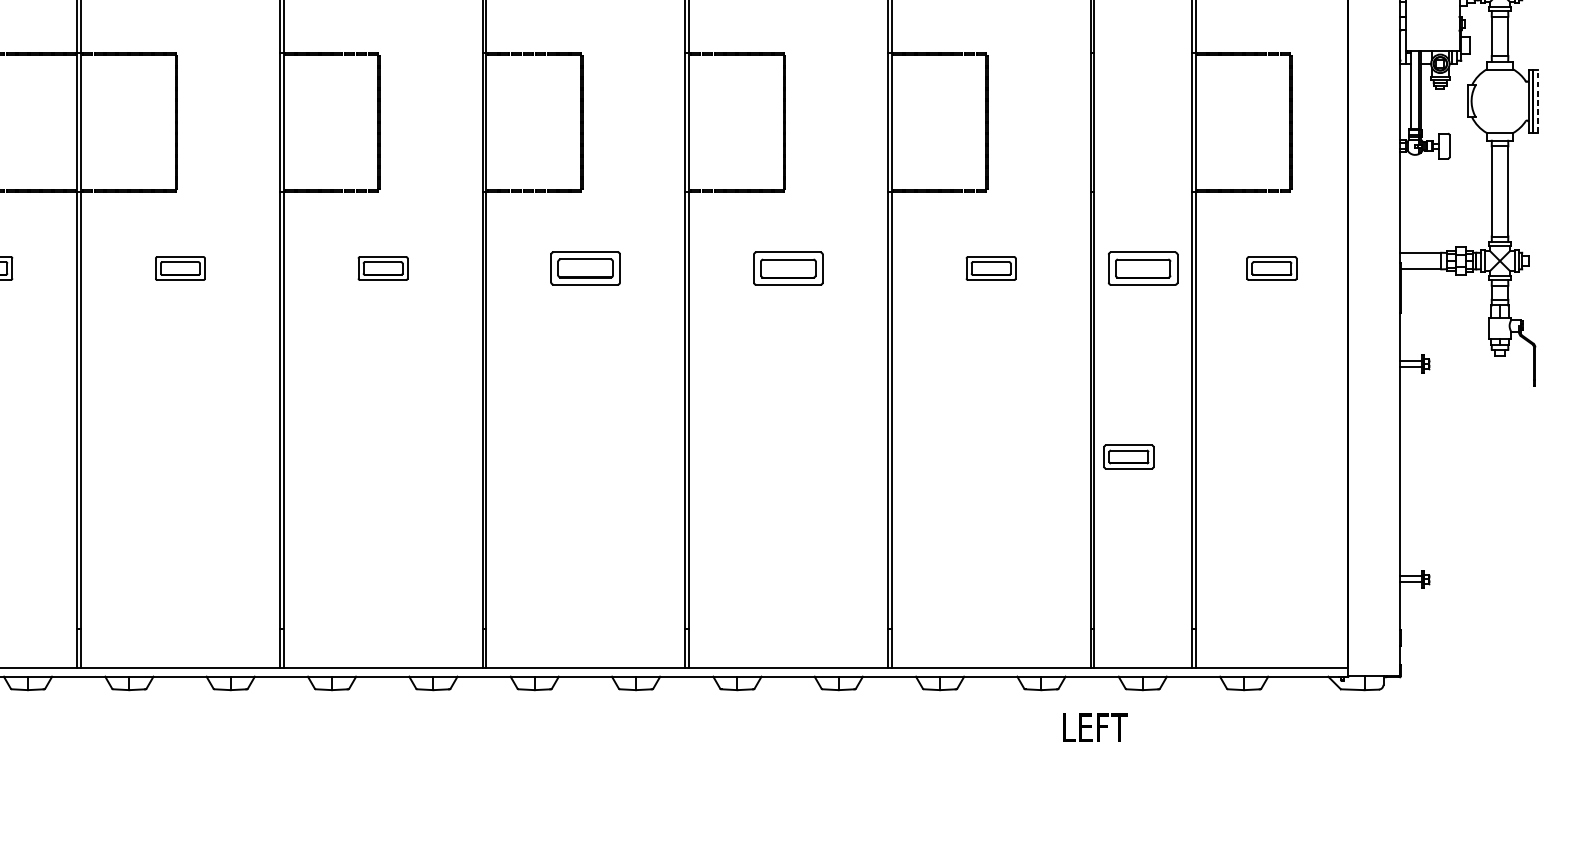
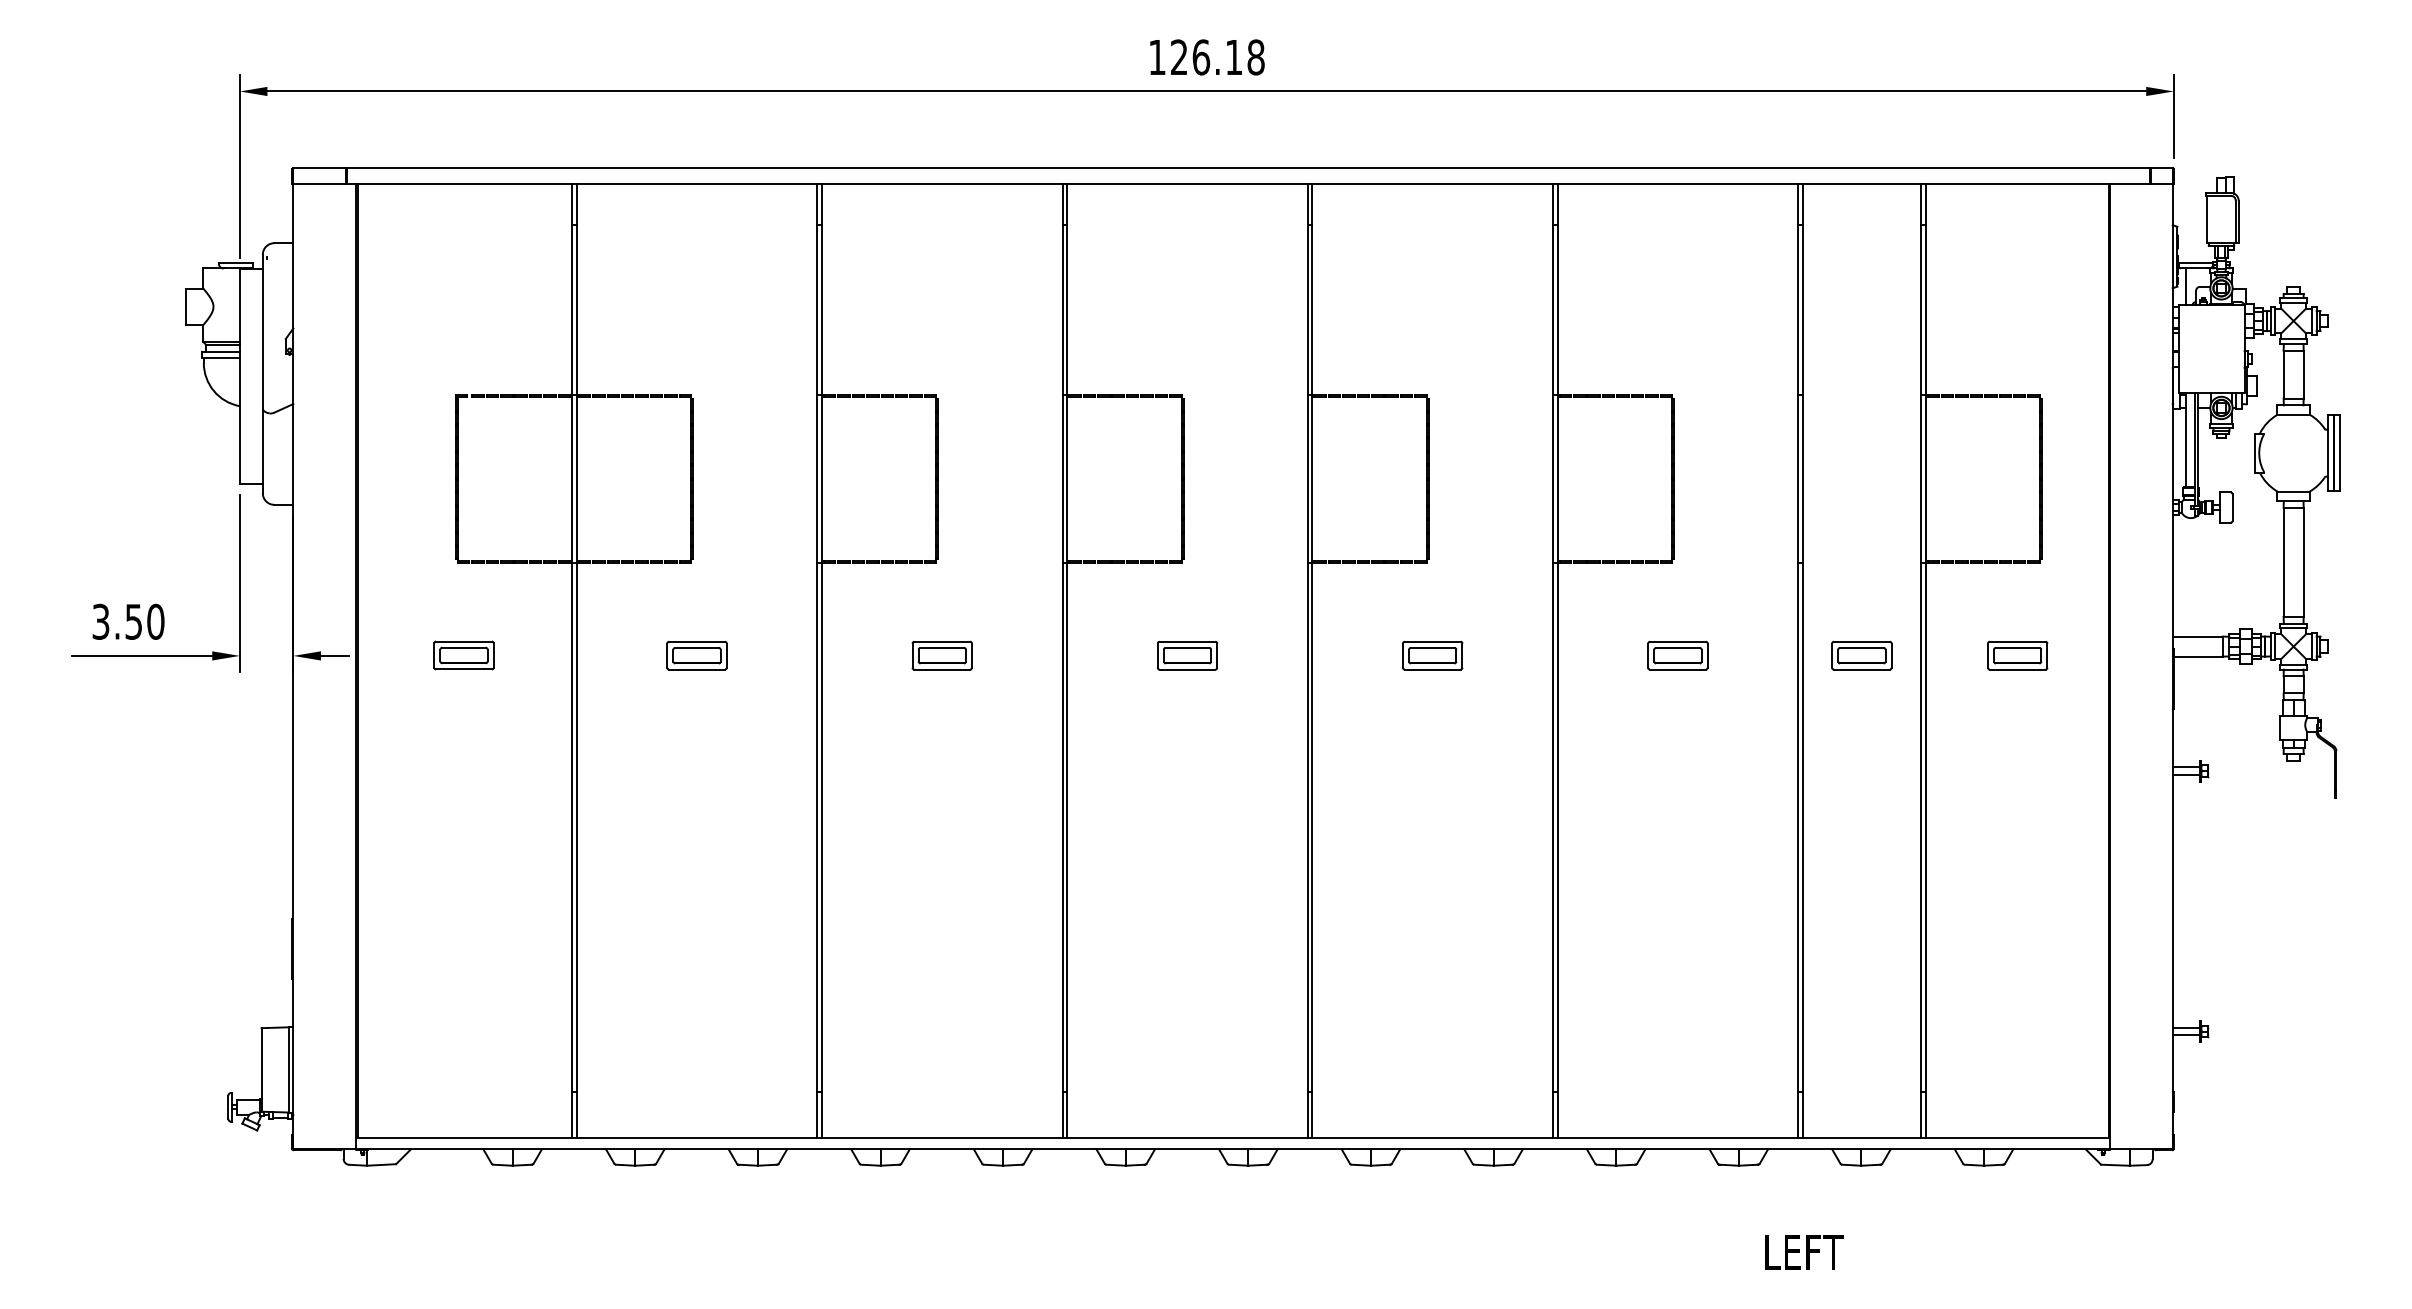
line: (1537, 100) -> (2339, 452), dashed -> solid
part: (585, 268) -> (1187, 655), size x0.71
part: (788, 268) -> (1432, 655), size x0.71
part: (1142, 268) -> (1861, 655), size x0.71
part: (1128, 456) -> (1844, 883), removed
text: (1095, 727) -> (1804, 1252), moved

